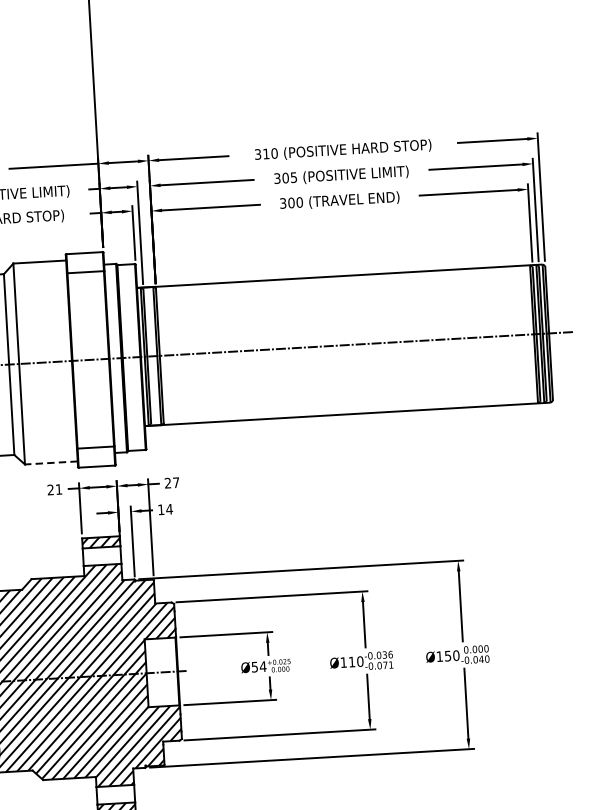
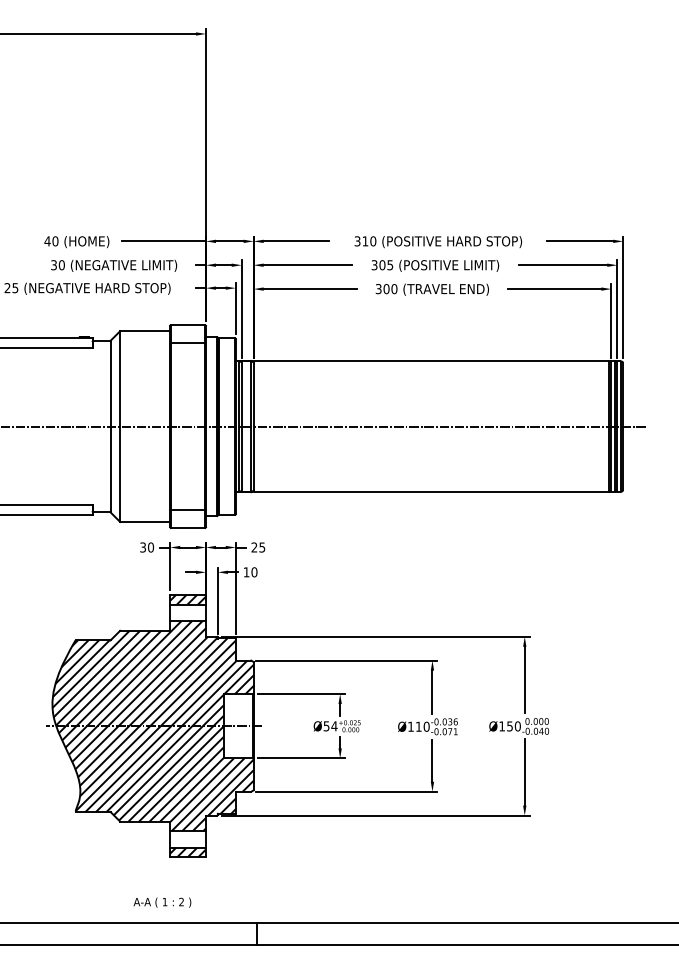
line: (50, 462) -> (144, 521), dashed -> solid
text: (176, 482) -> (262, 547), 27 -> 25
text: (55, 489) -> (147, 547), 21 -> 30
text: (169, 509) -> (254, 572), 14 -> 10

